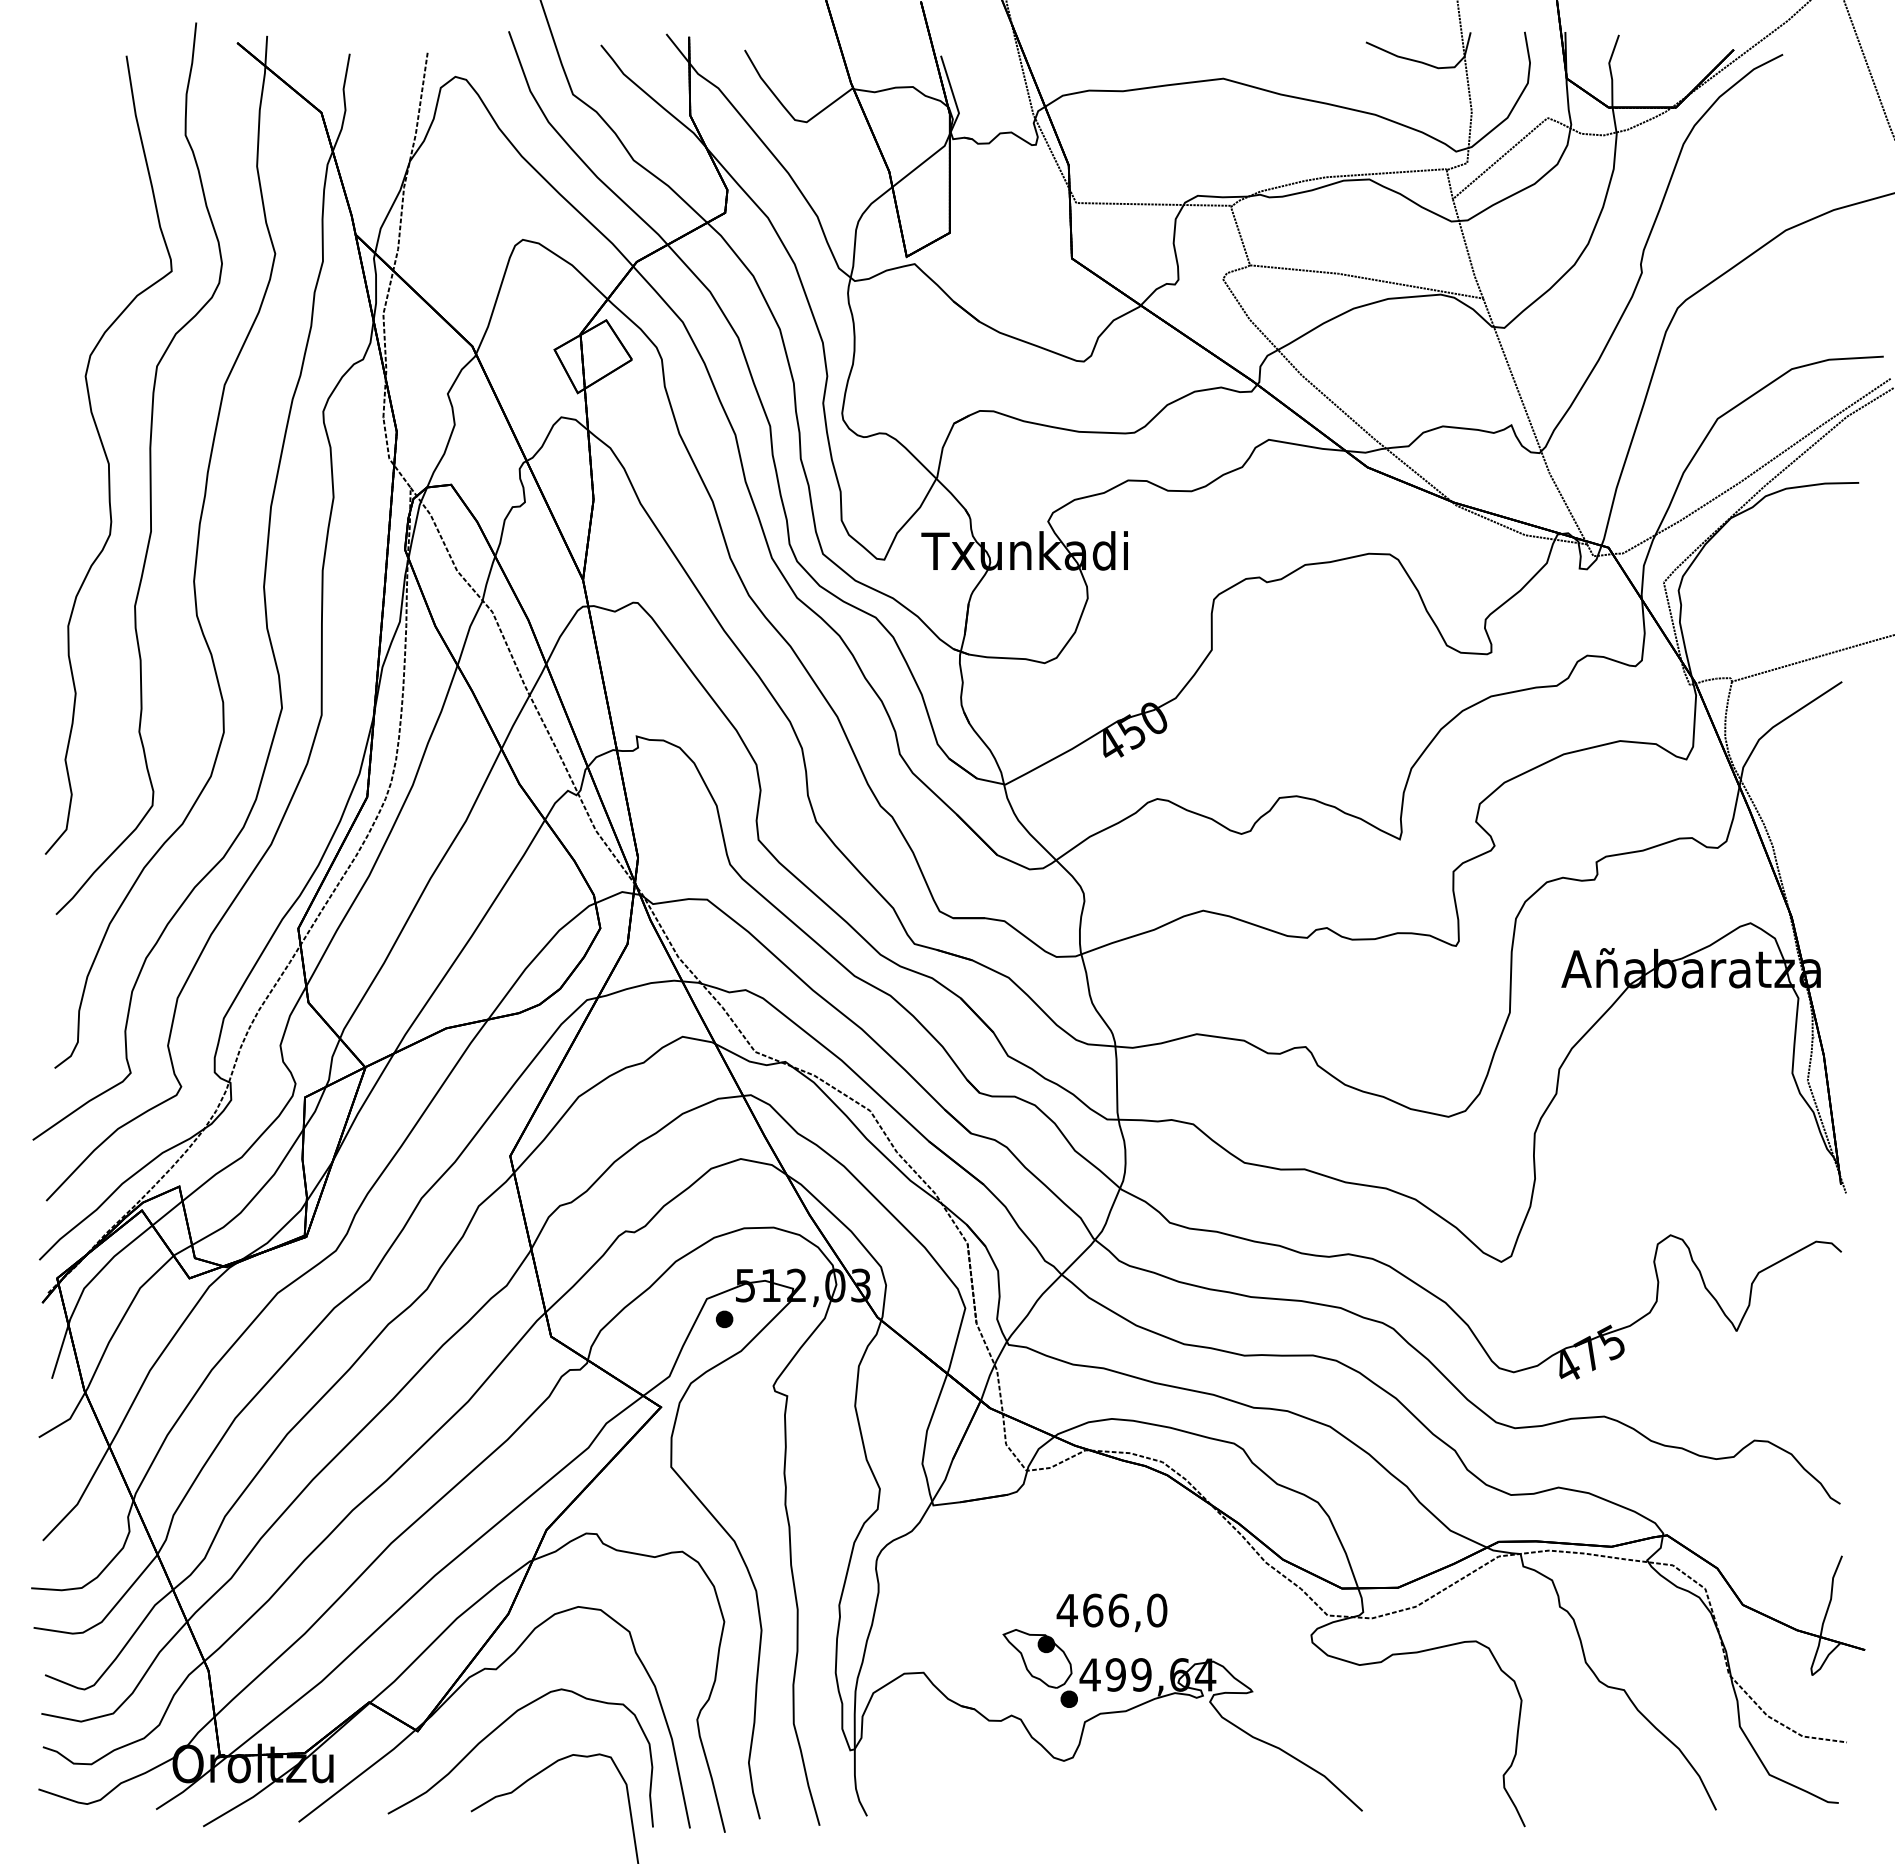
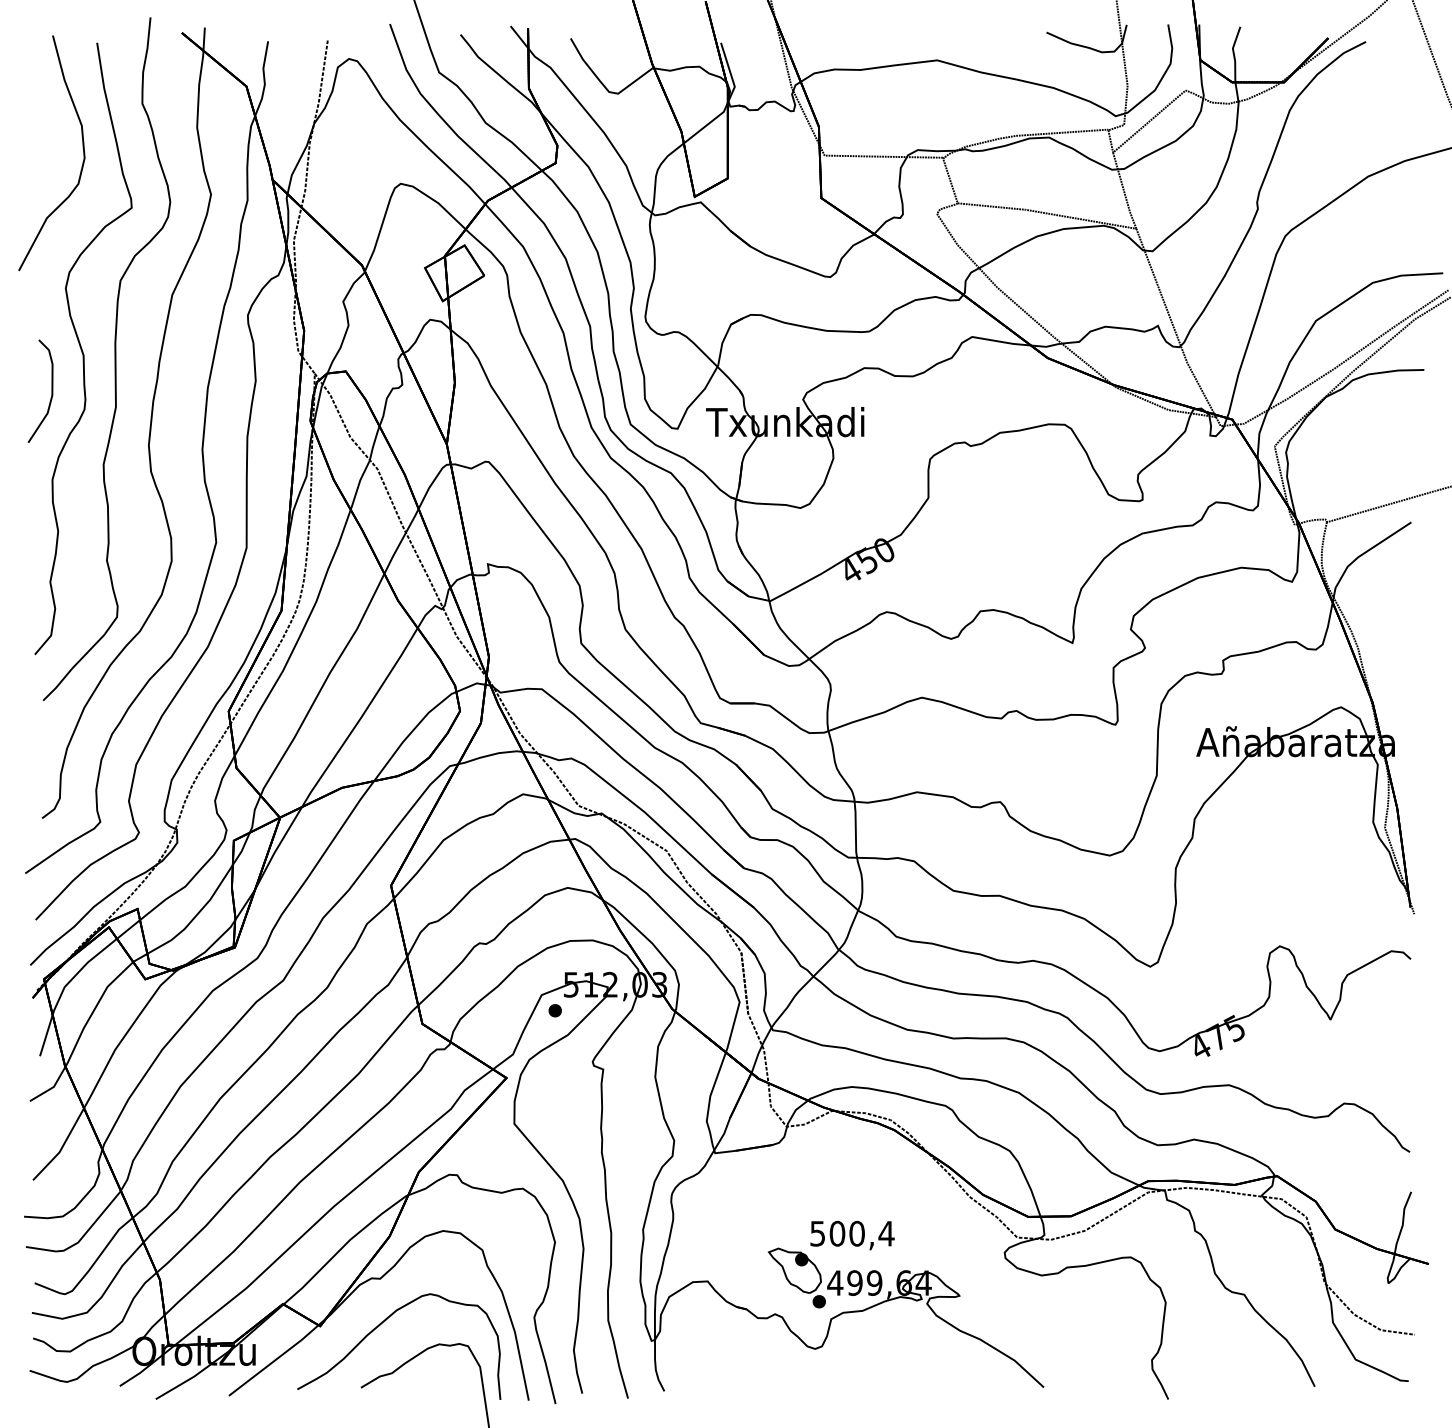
curve: (108, 199) -> (83, 152), added
curve: (67, 510) -> (51, 391), added
text: (1111, 1610) -> (851, 1233), 466,0 -> 500,4

